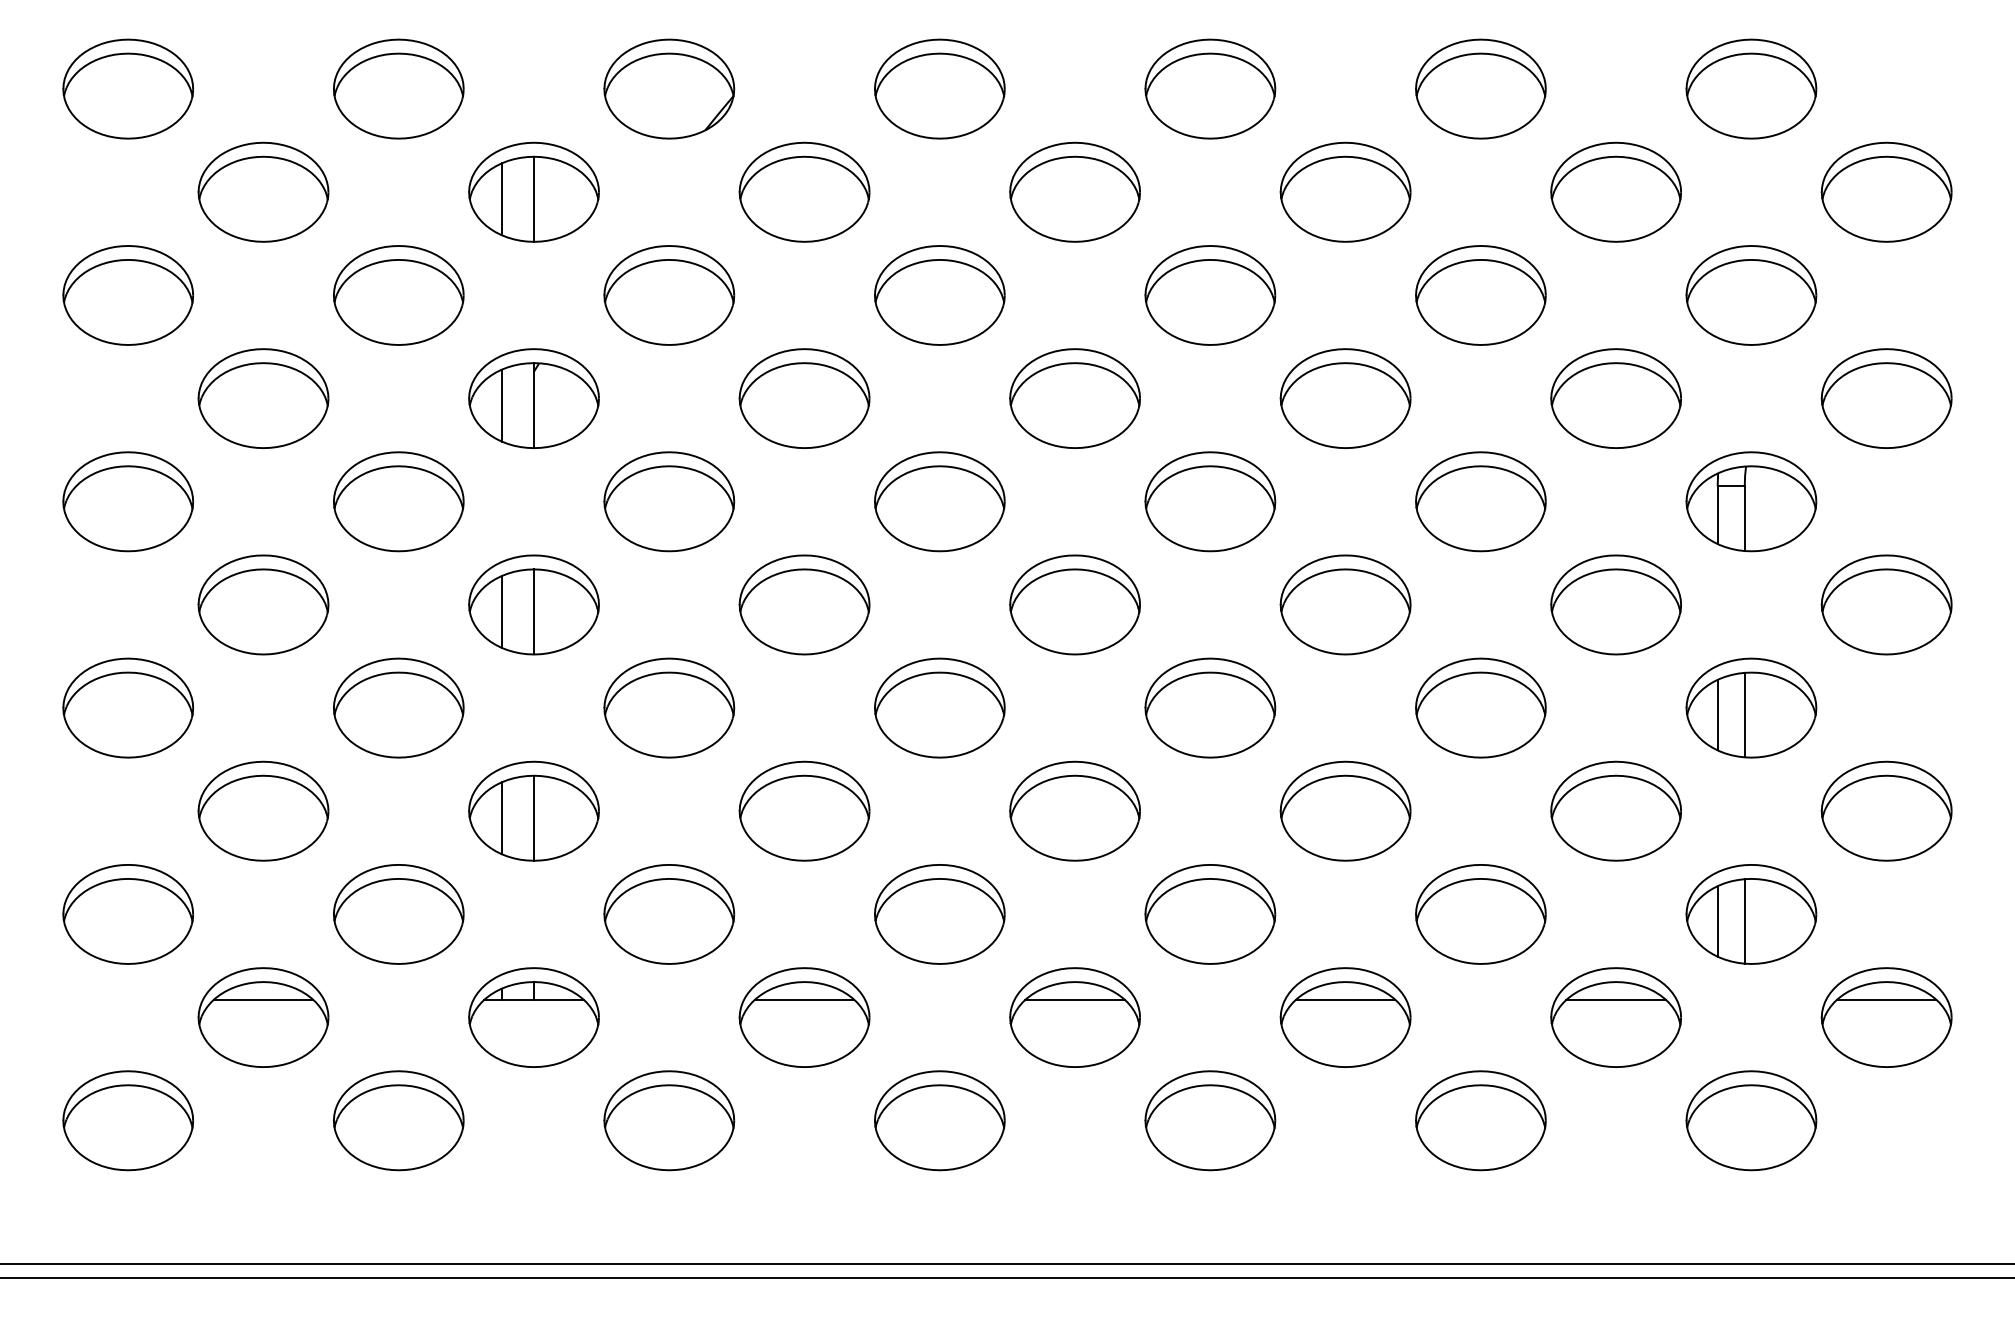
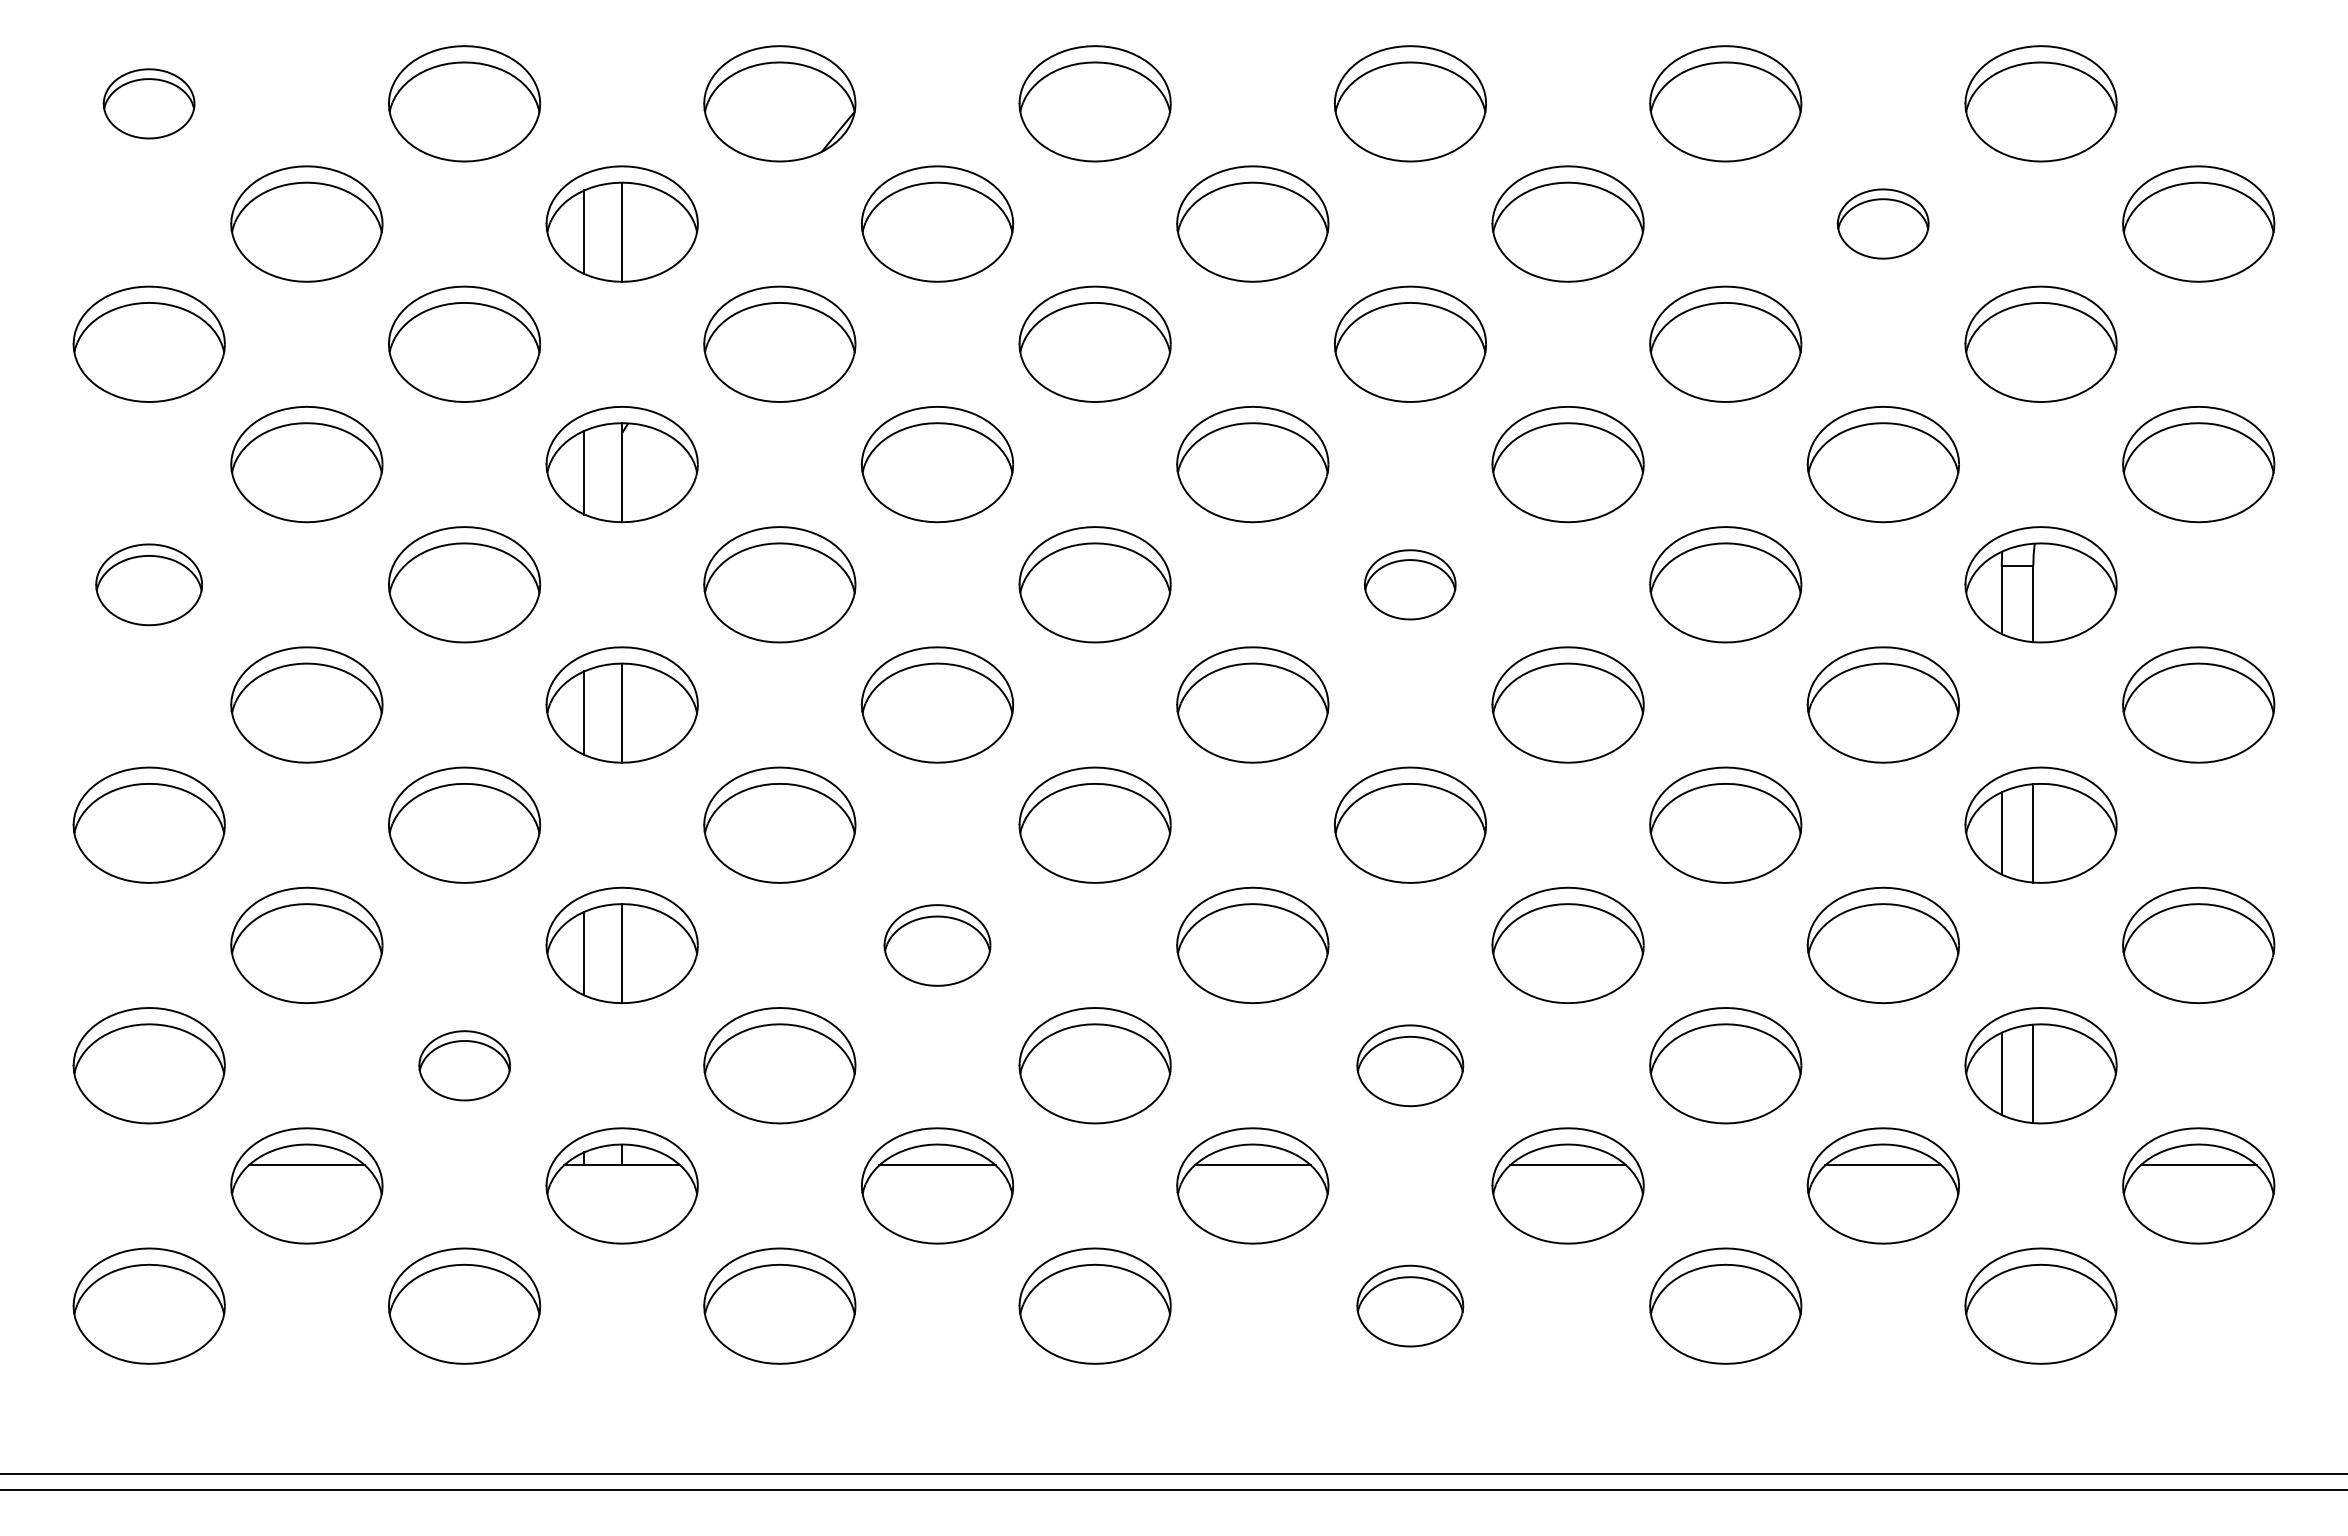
part: (127, 88) -> (148, 103), size x0.6
part: (1615, 191) -> (1882, 223), size x0.6
part: (127, 501) -> (148, 584), size x0.7
part: (1209, 501) -> (1409, 584), size x0.6
part: (804, 811) -> (937, 945), size x0.7
part: (398, 914) -> (464, 1065), size x0.6
part: (1209, 914) -> (1409, 1065), size x0.7
part: (1209, 1120) -> (1409, 1305), size x0.7

